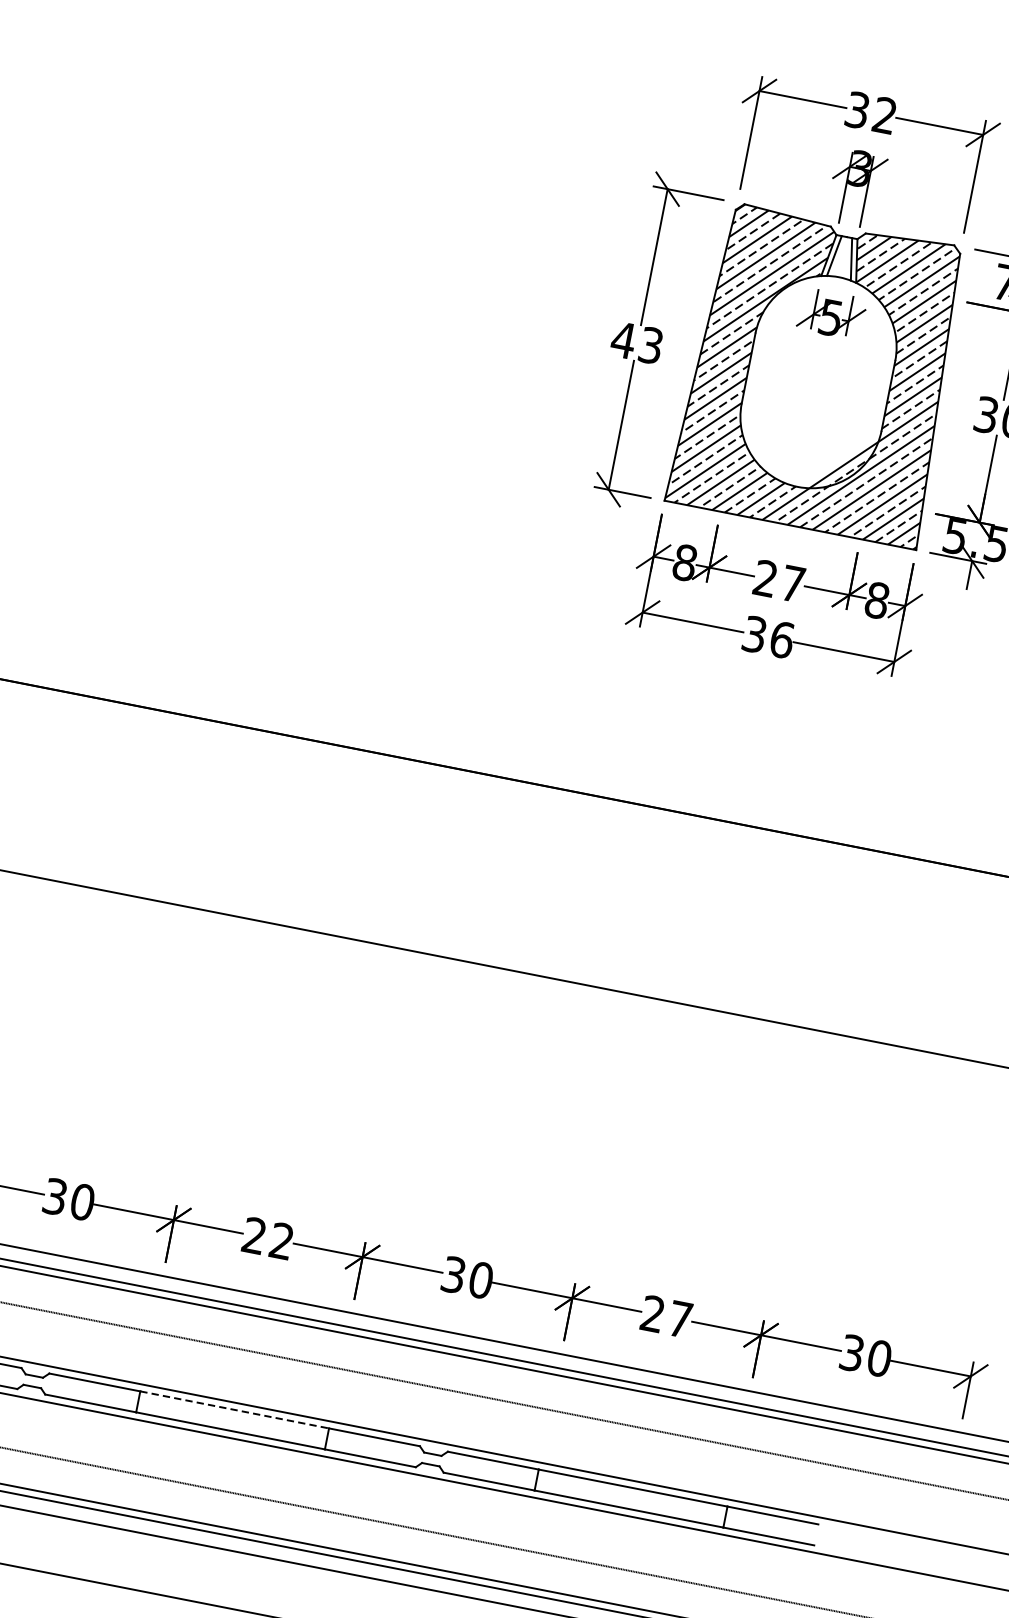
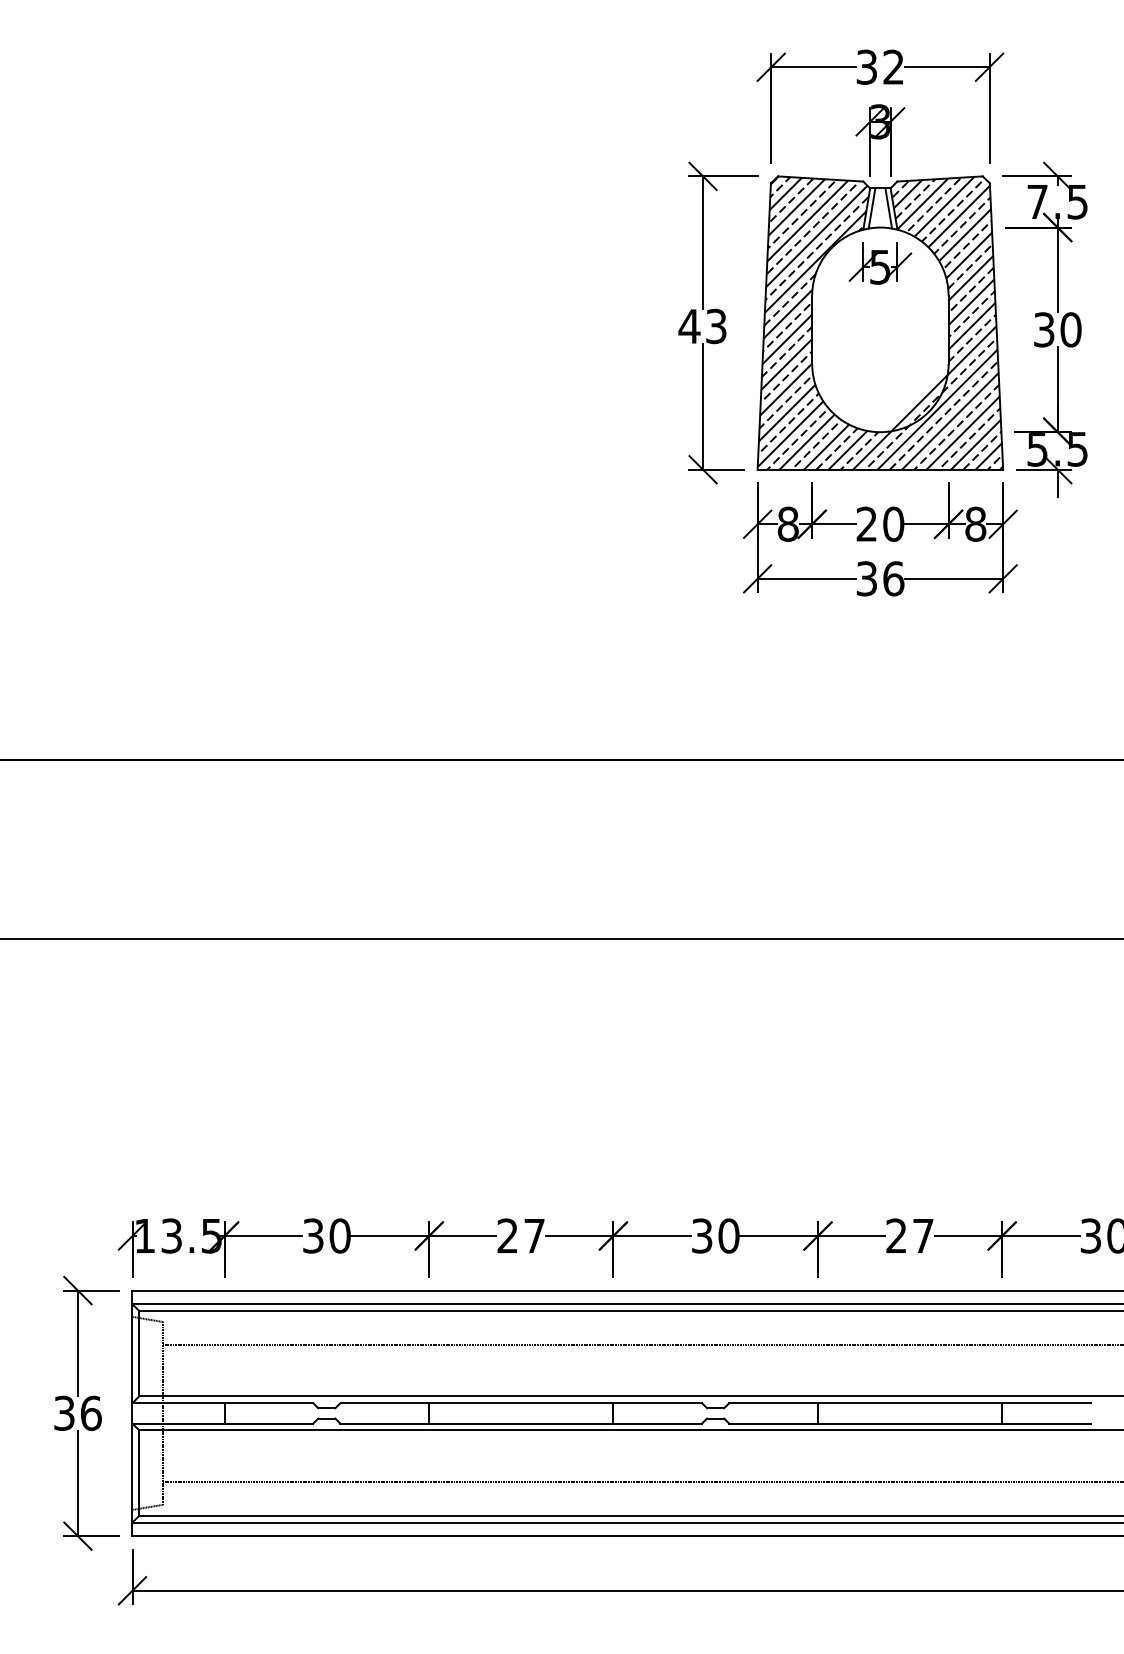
text: (793, 583) -> (893, 523), 27 -> 20
text: (281, 1240) -> (534, 1235), 22 -> 27
line: (234, 1410) -> (521, 1403), dashed -> solid

